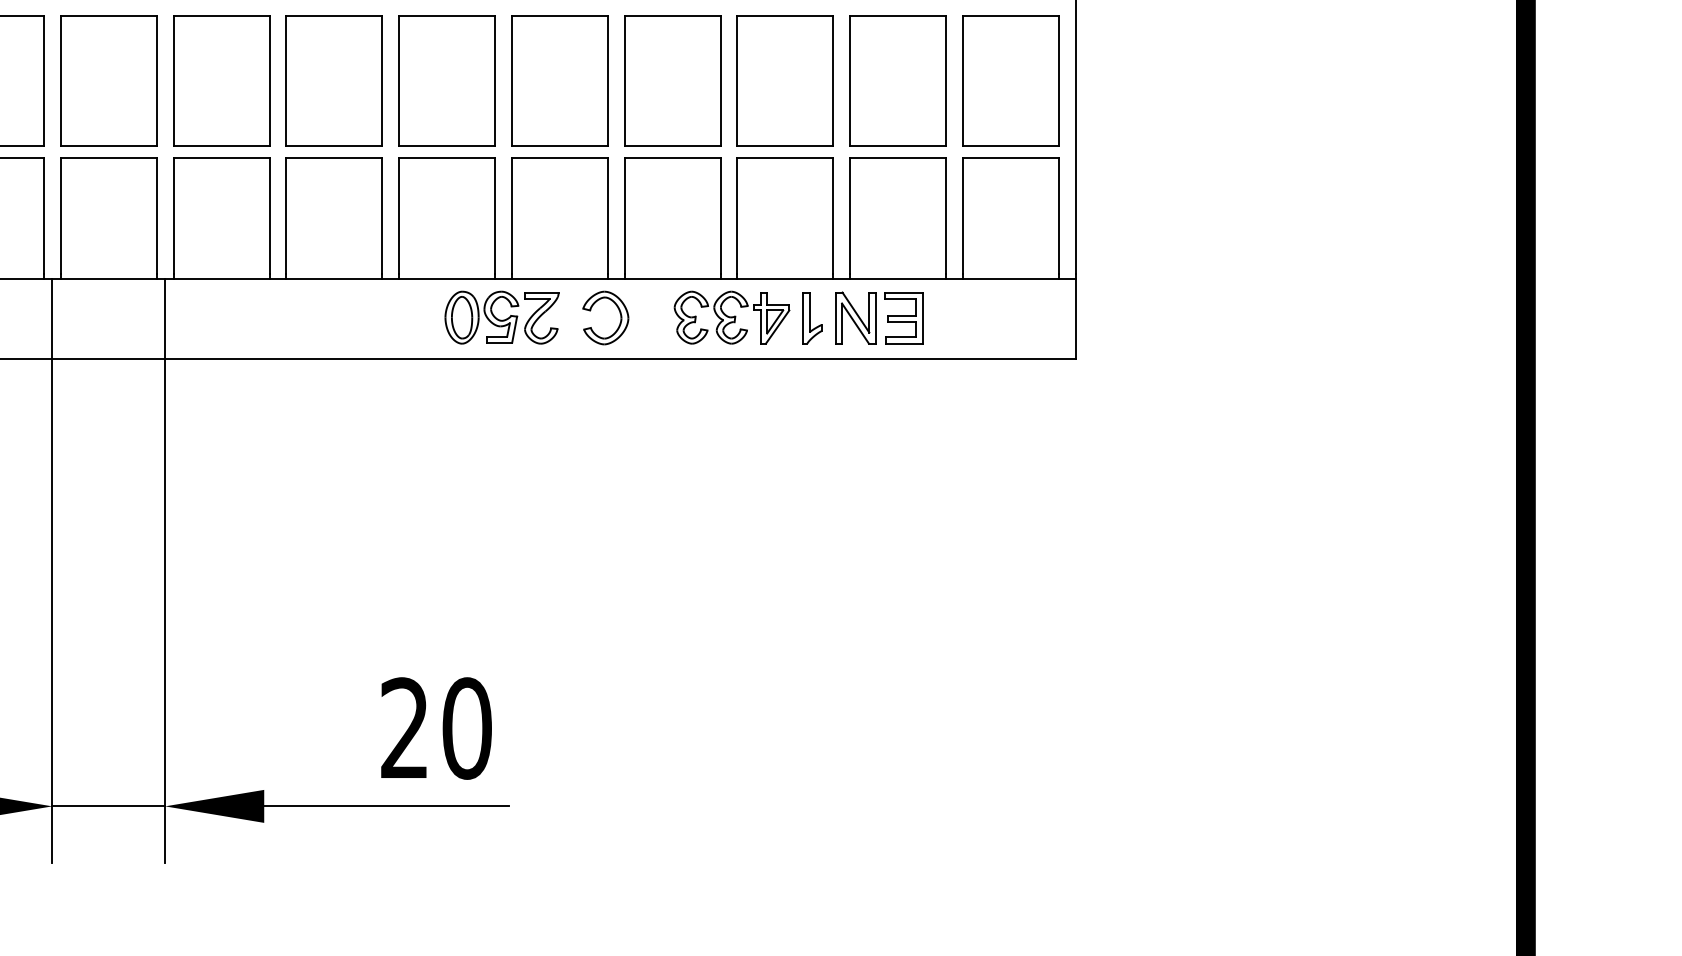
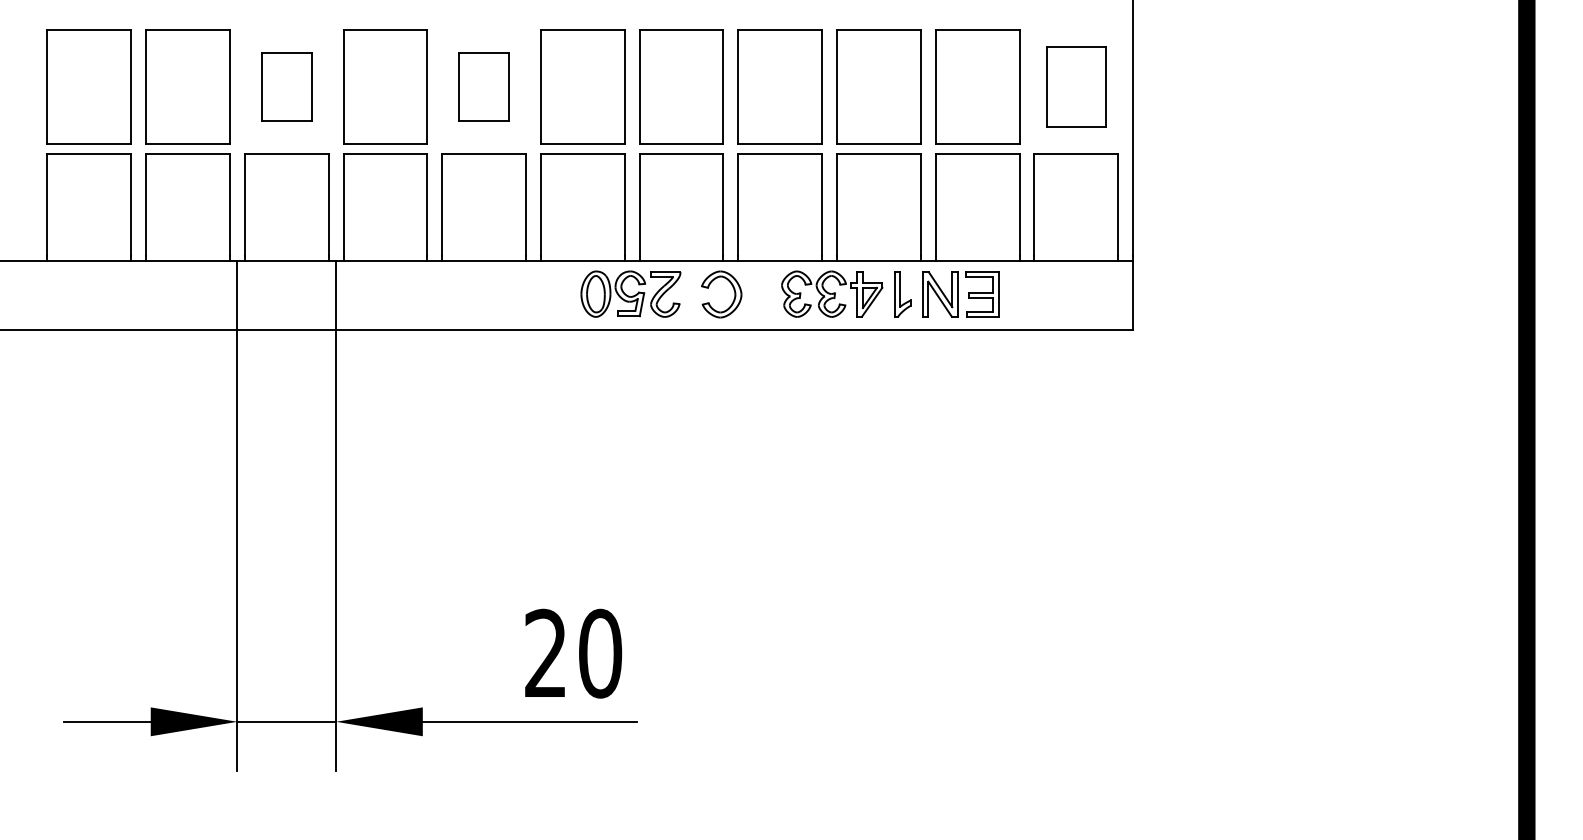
part: (108, 80) -> (286, 86), size x0.6
part: (333, 80) -> (483, 86), size x0.6
part: (1010, 80) -> (1075, 86), size x0.7

